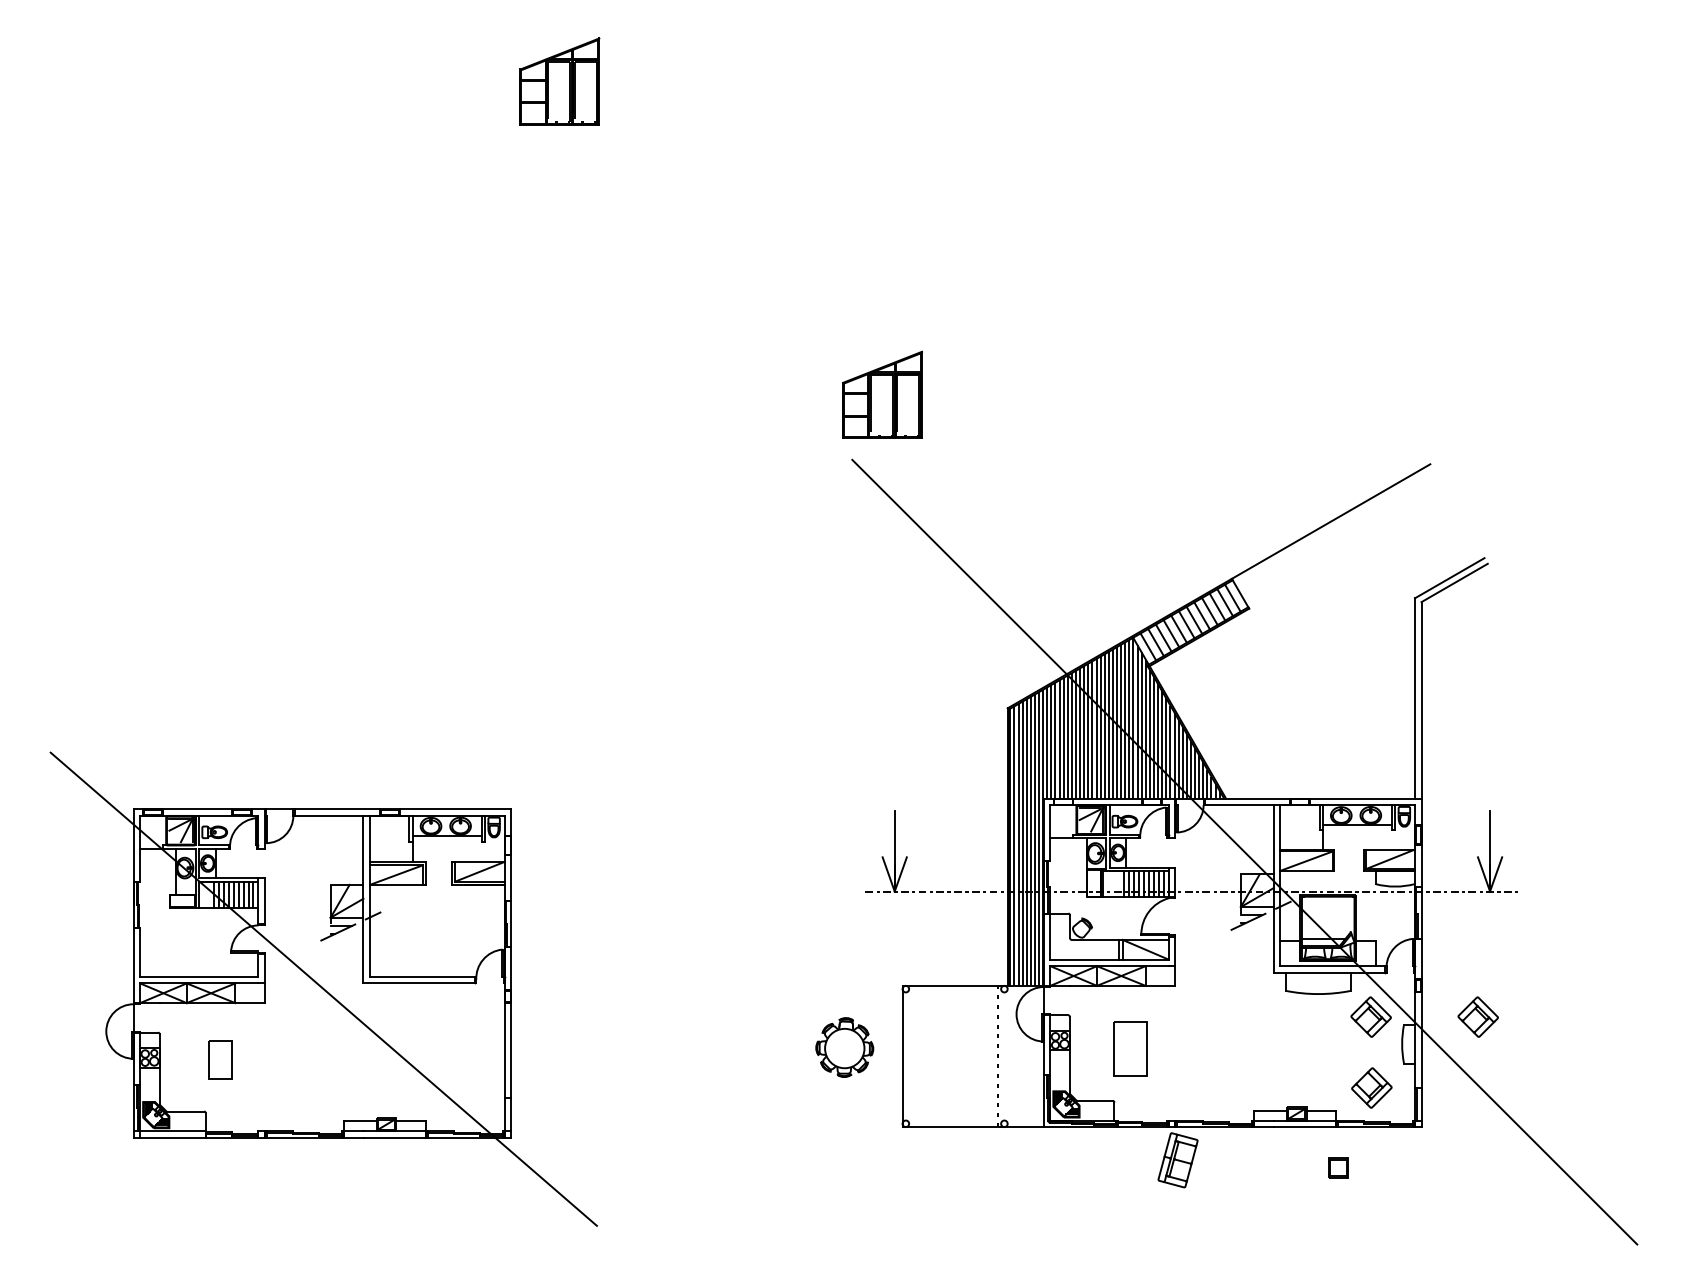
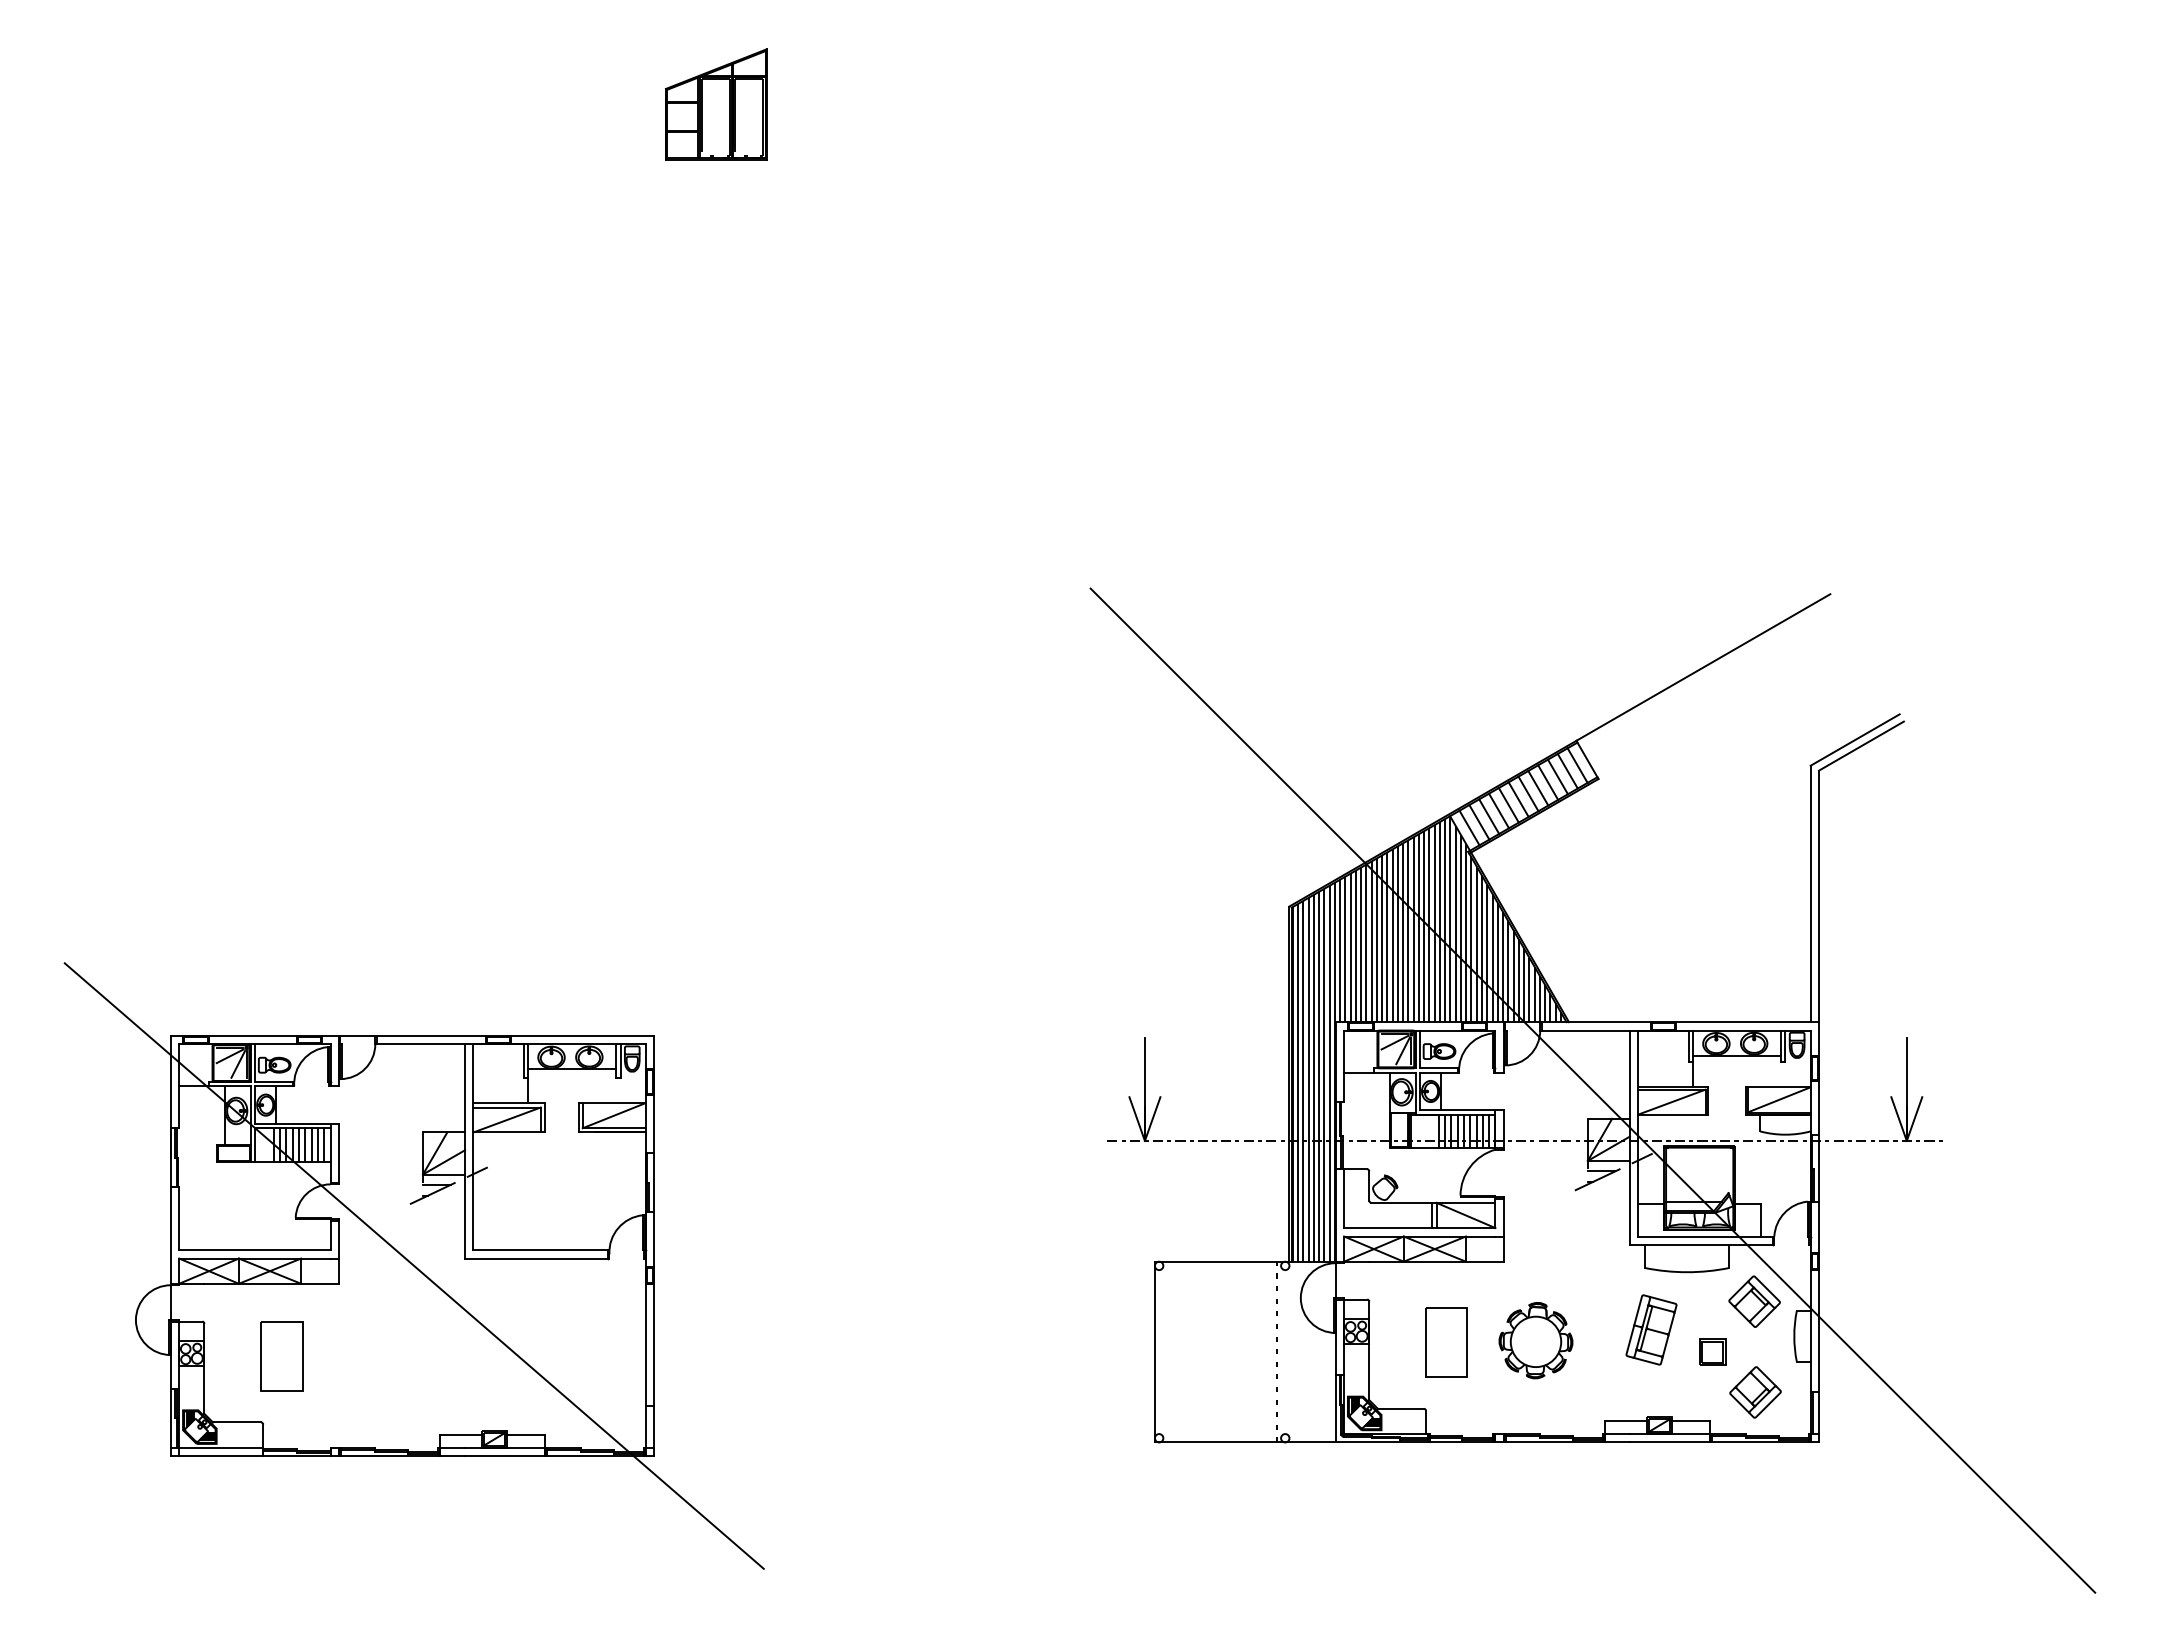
part: (882, 394) -> (1129, 505), removed
part: (1478, 1016) -> (1891, 1301), removed
part: (844, 1047) -> (1535, 1340), moved
part: (220, 1059) -> (281, 1356), size x1.43
part: (1178, 1159) -> (1651, 1329), moved
part: (1338, 1167) -> (1712, 1351), moved

